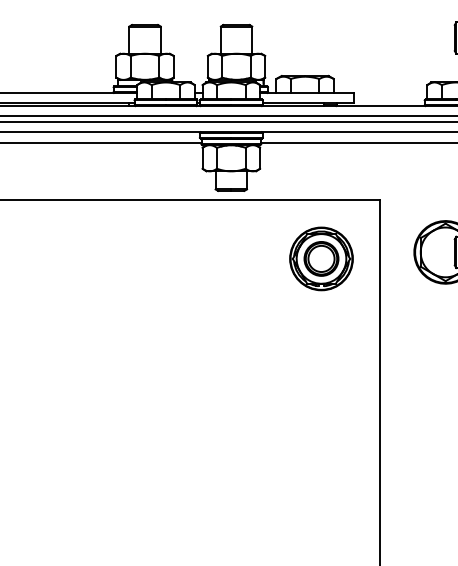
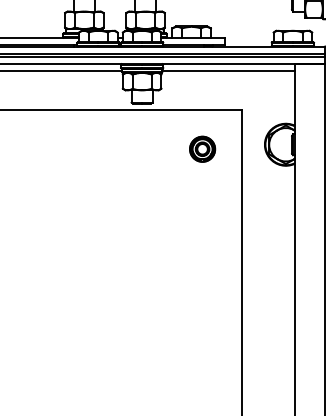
part: (321, 259) -> (202, 149), size x0.6

